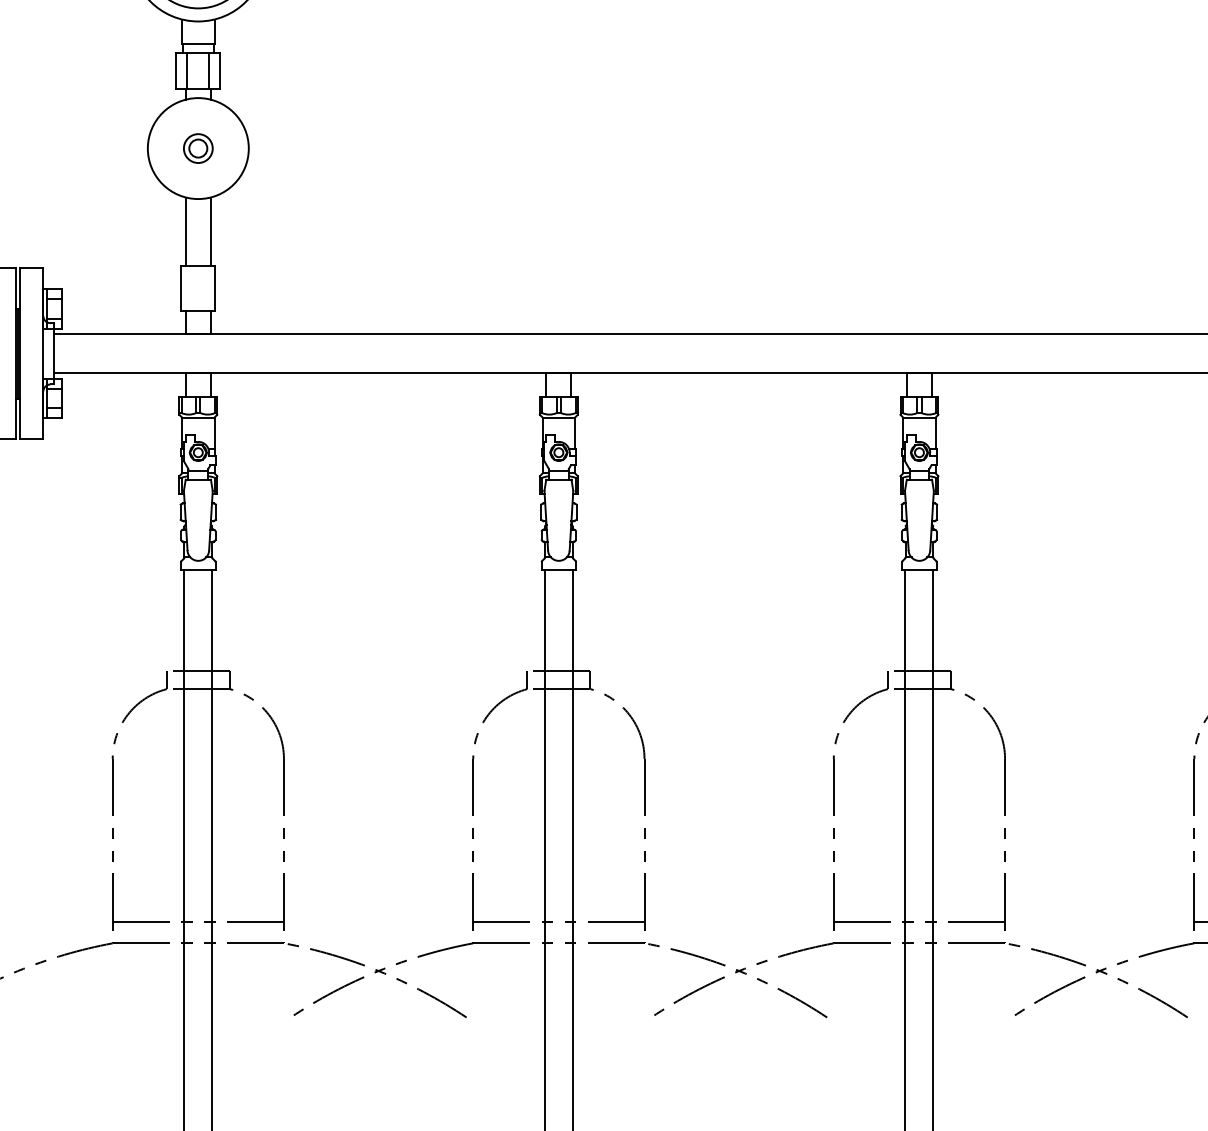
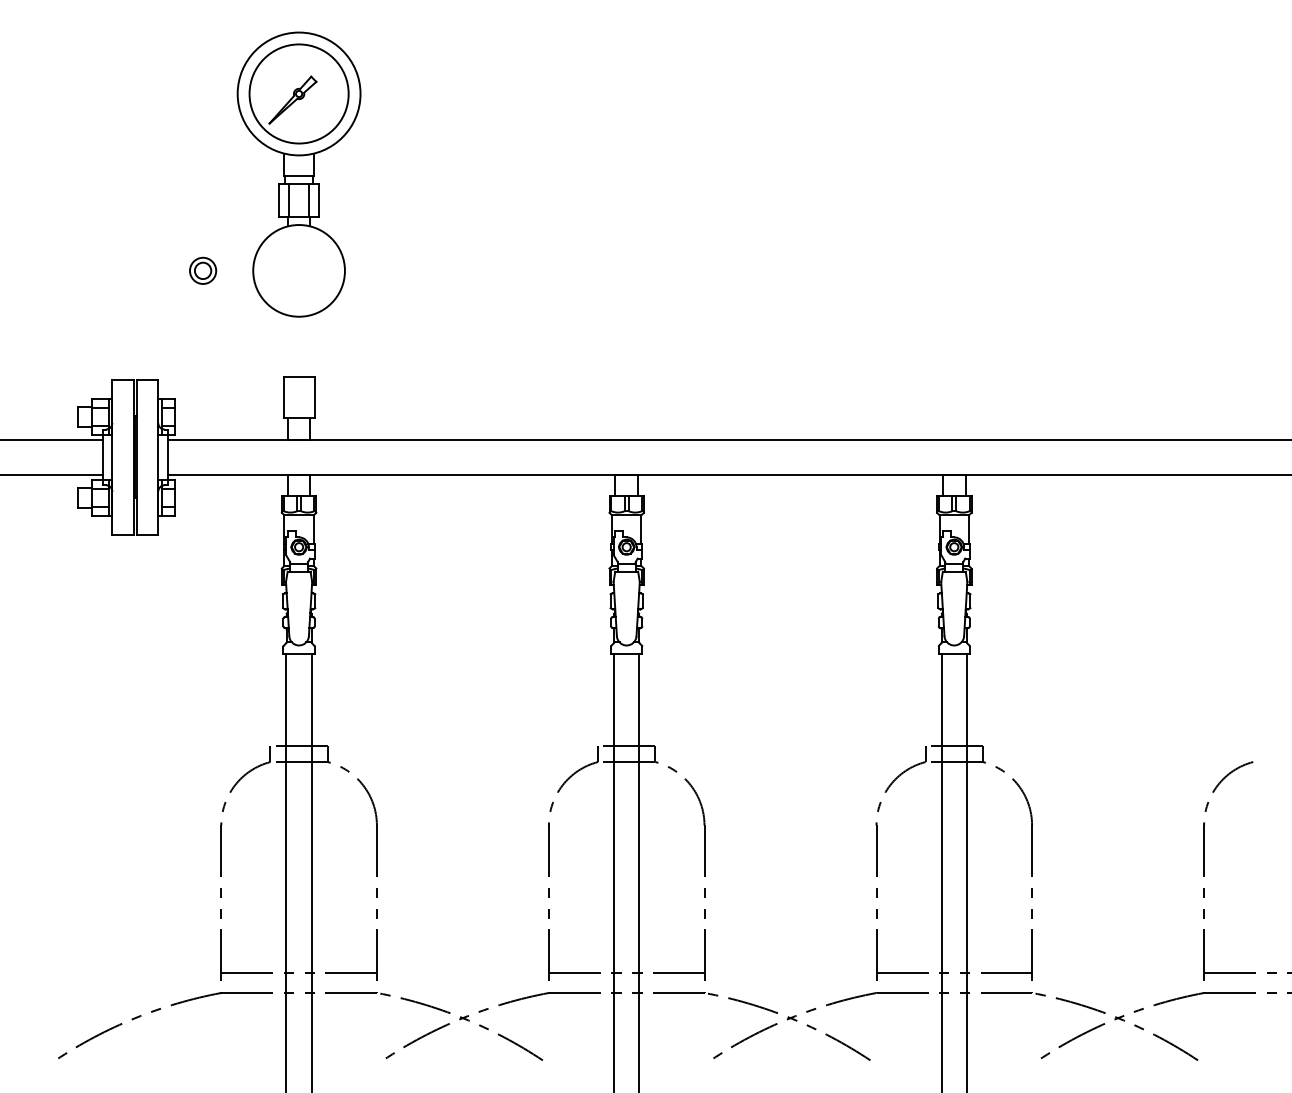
part: (198, 148) -> (203, 270), moved
line: (185, 231) -> (287, 346), removed
line: (210, 231) -> (310, 346), removed

